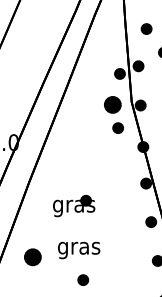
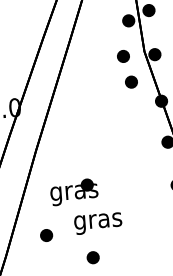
part: (112, 104) -> (122, 55), size x0.62
part: (74, 205) -> (74, 191), moved
part: (32, 257) -> (46, 235), size x0.62
part: (83, 279) -> (93, 256), moved

